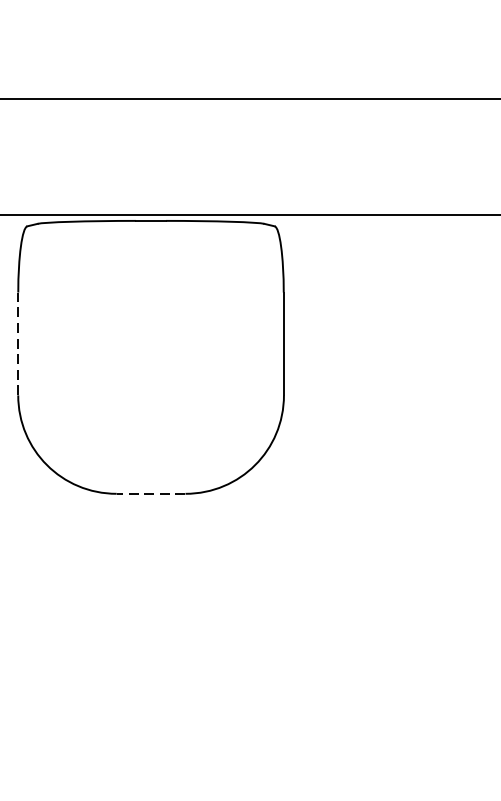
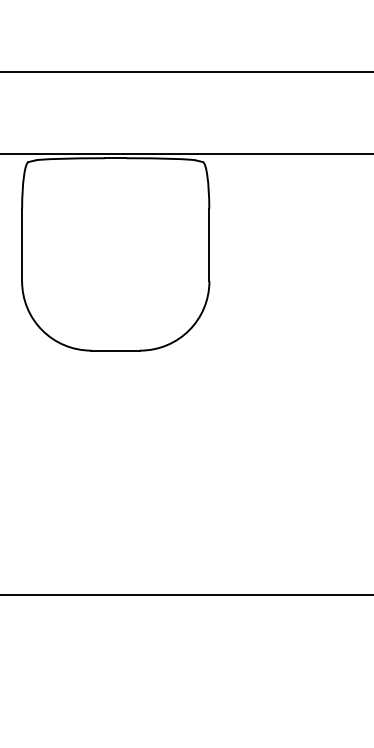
line: (18, 343) -> (22, 244), dashed -> solid
line: (150, 493) -> (115, 350), dashed -> solid

